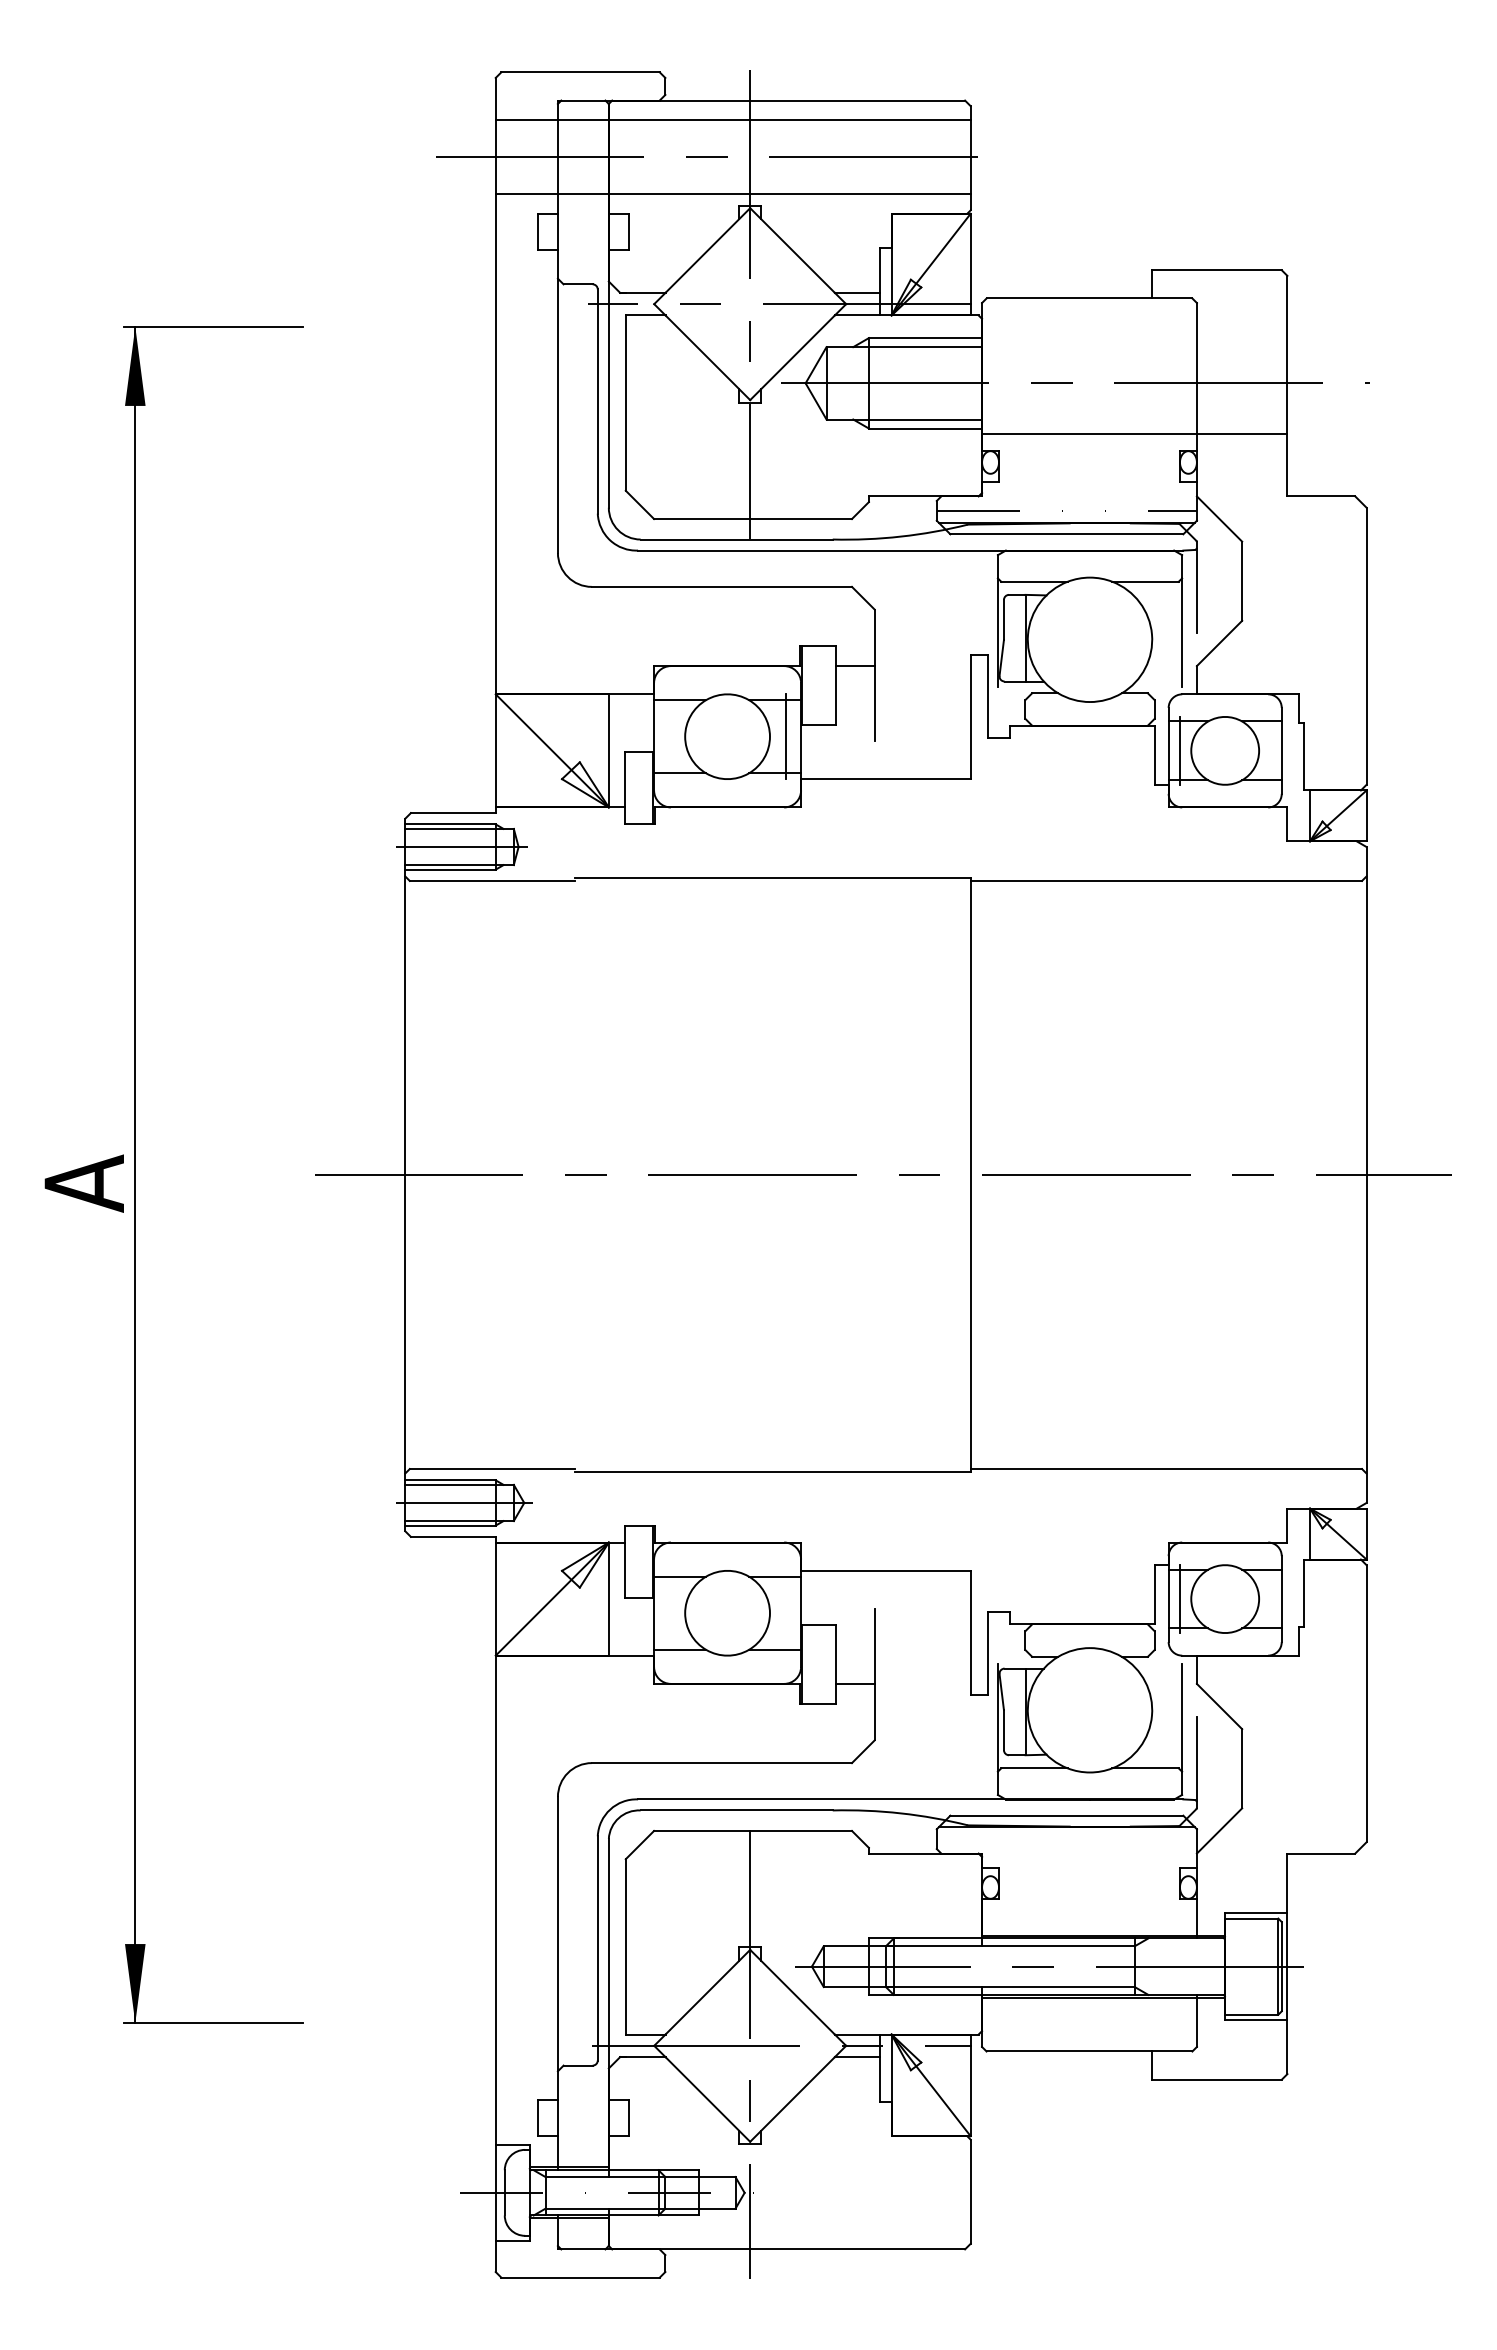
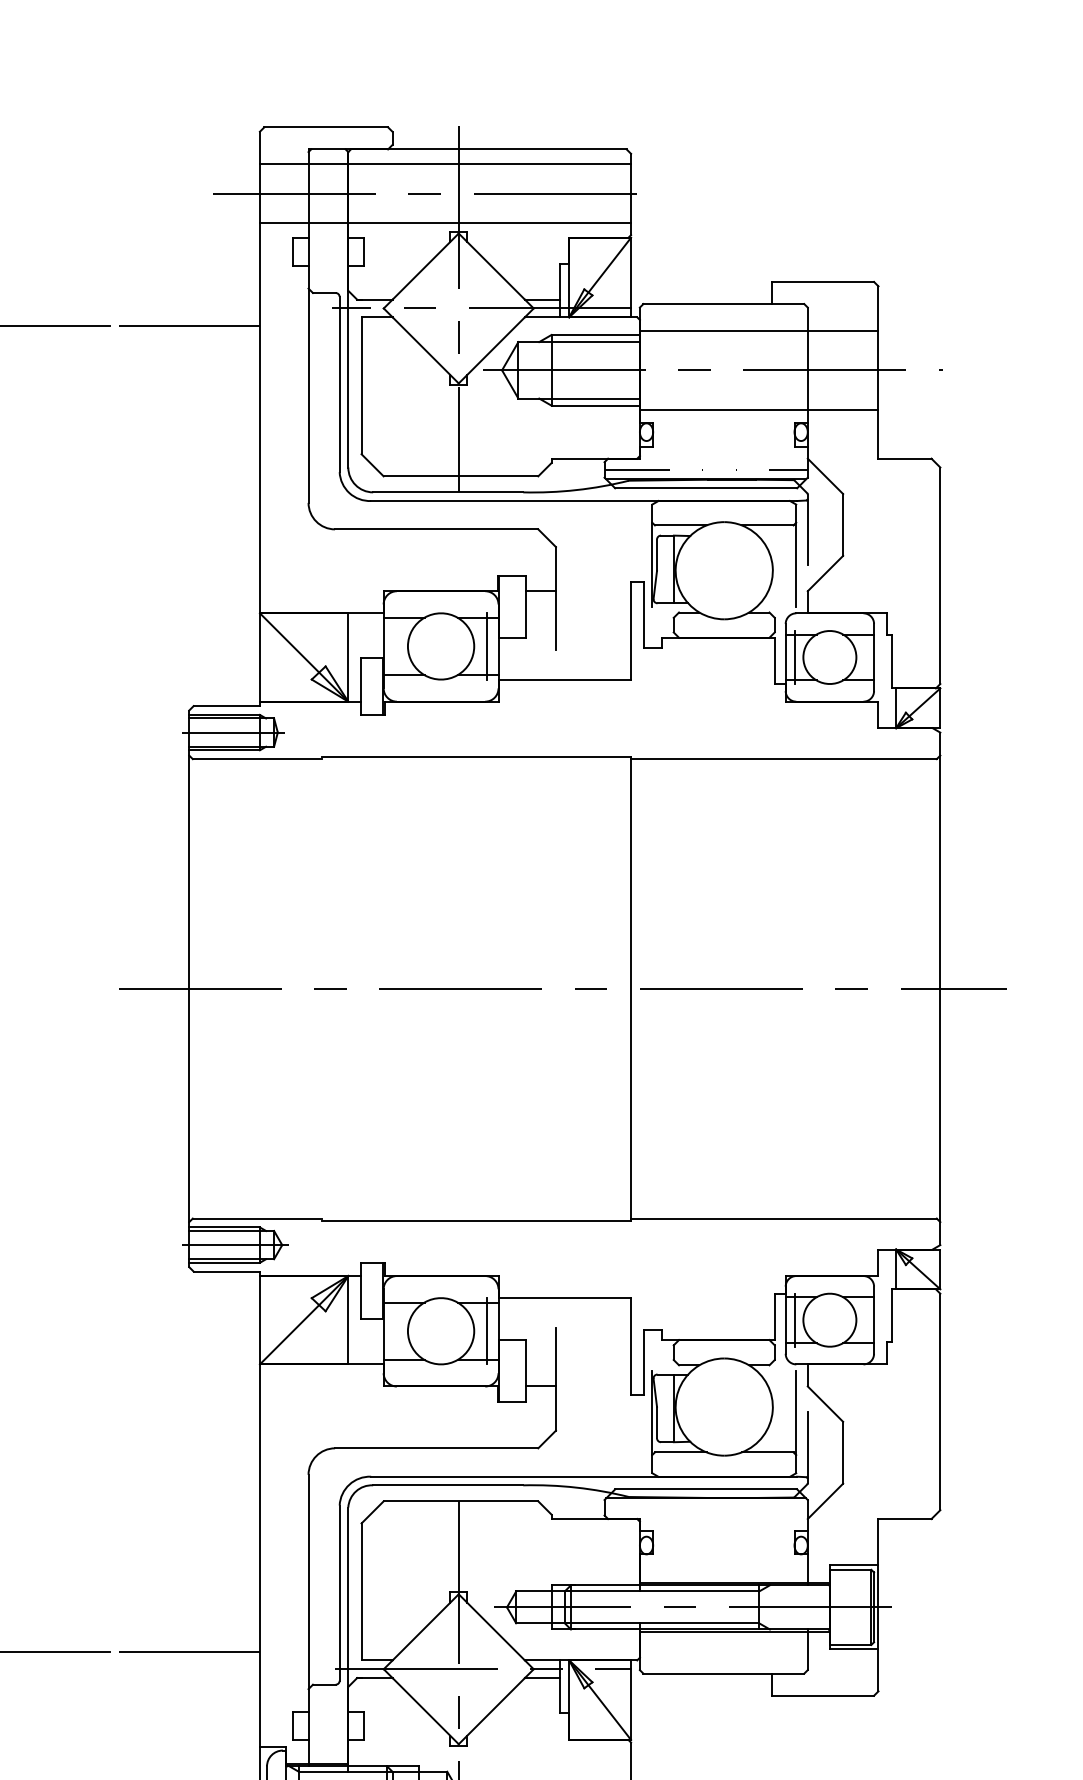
line: (404, 326) -> (188, 325), added
line: (1134, 332) -> (759, 330), added
line: (786, 1612) -> (487, 1330), added
line: (404, 2023) -> (188, 1651), added

